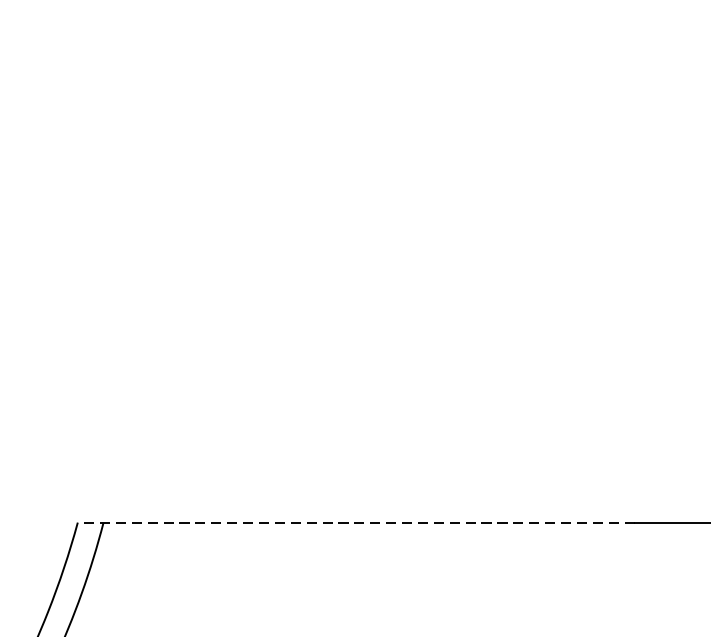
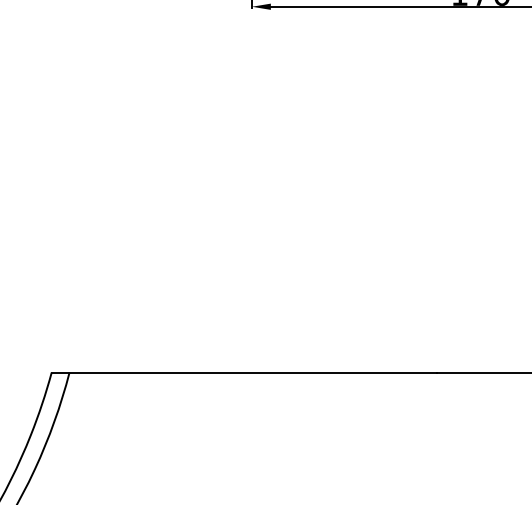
line: (356, 522) -> (244, 372), dashed -> solid

